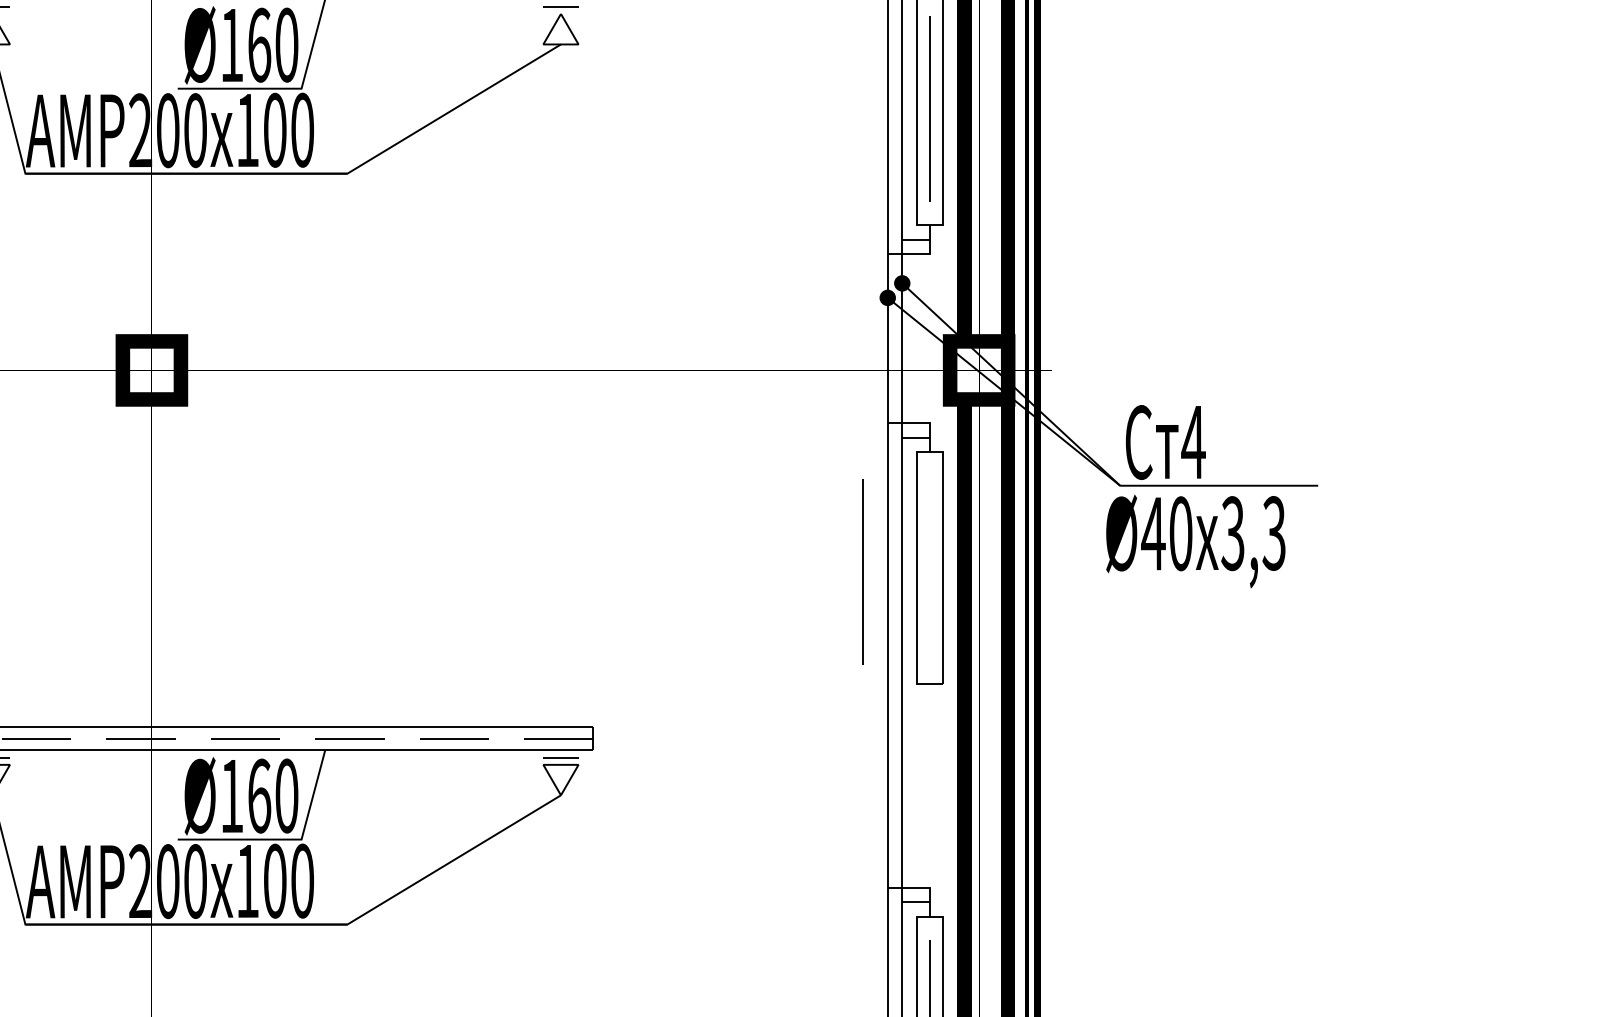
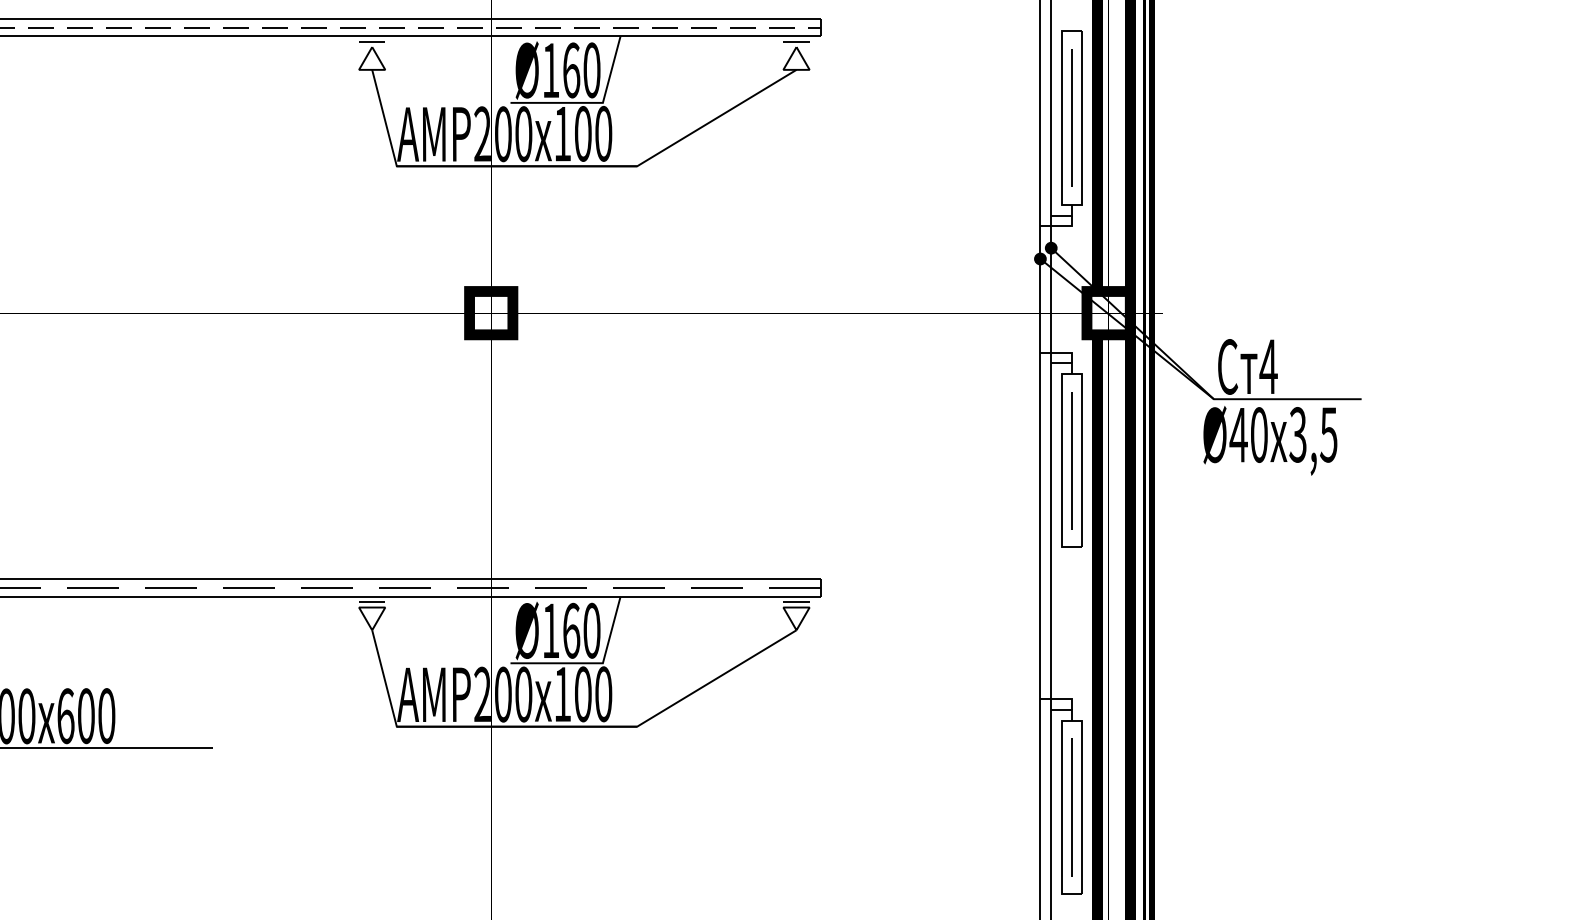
text: (1273, 533) -> (1328, 434), 3,3 -> 3,5
line: (862, 571) -> (1071, 460), moved

